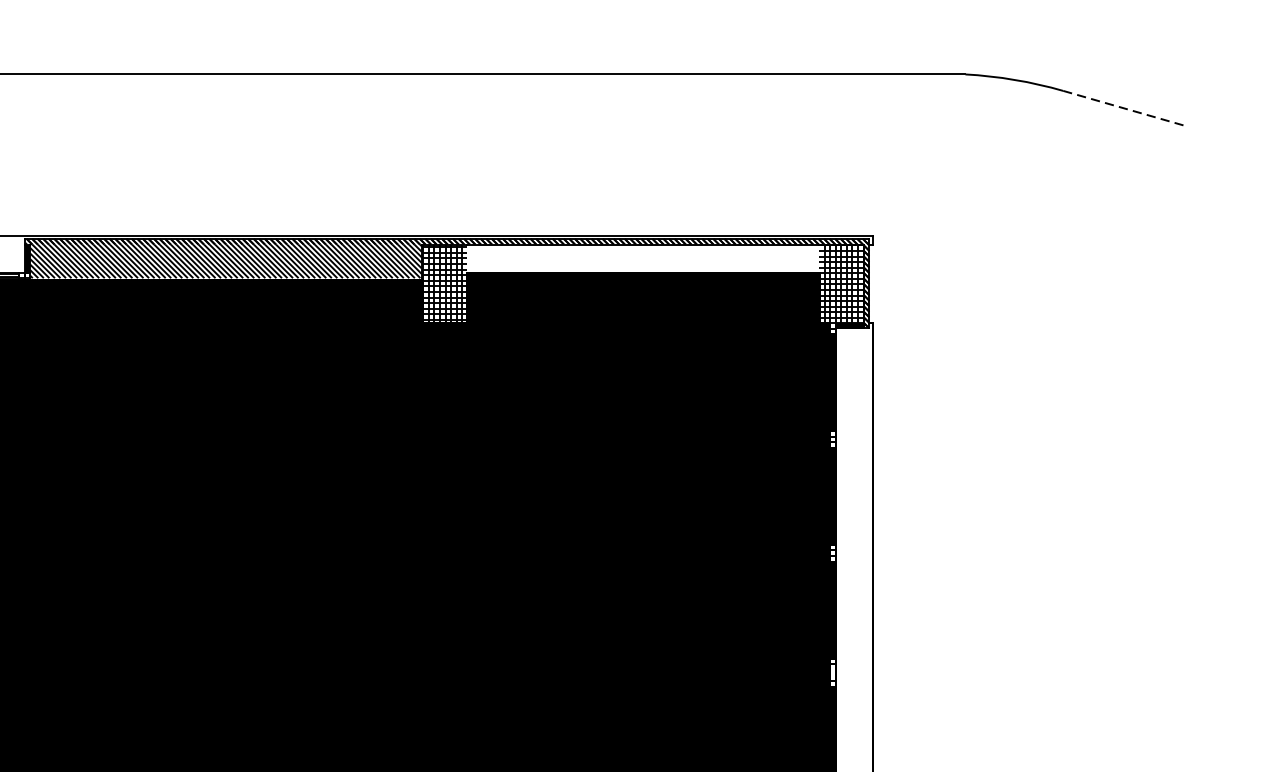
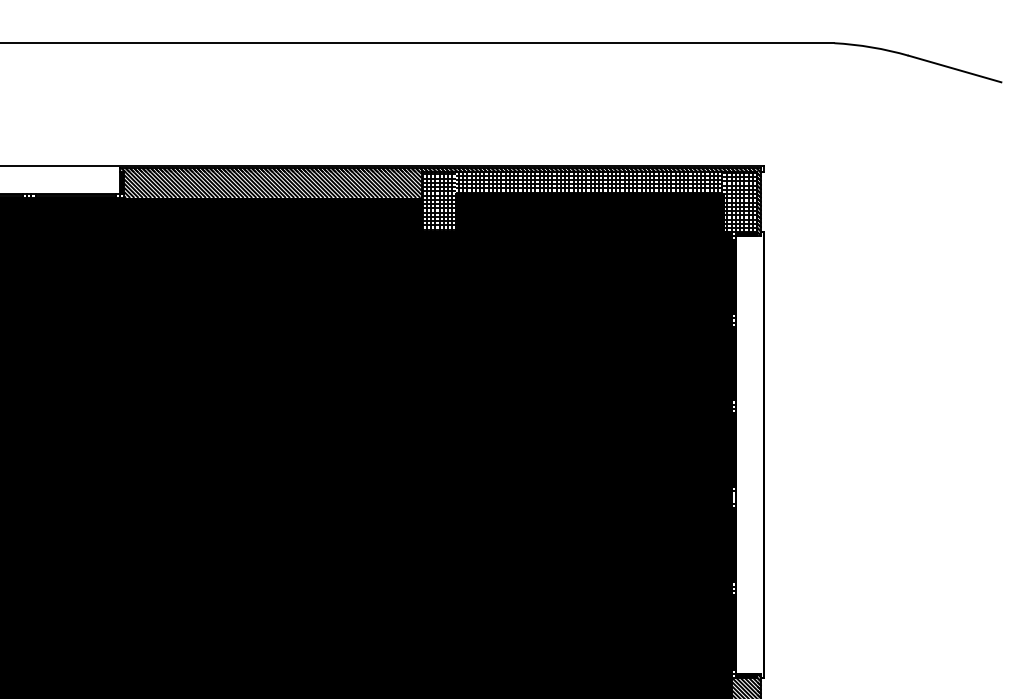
line: (1124, 109) -> (955, 69), dashed -> solid
hatch: (643, 260) -> (589, 184), added

